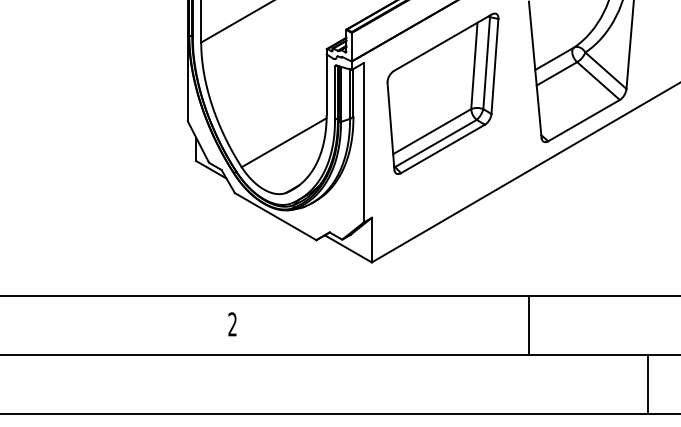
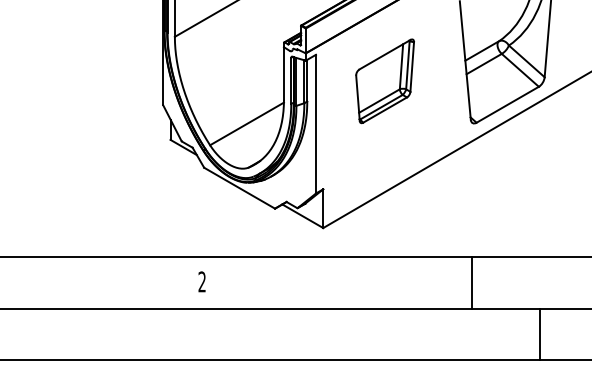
part: (442, 93) -> (384, 81), size x0.6
line: (529, 325) -> (472, 282), moved
line: (647, 384) -> (539, 334), moved

